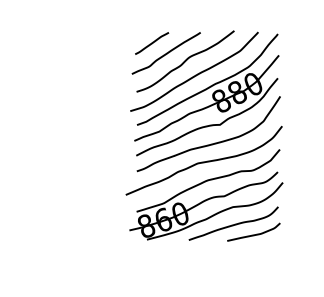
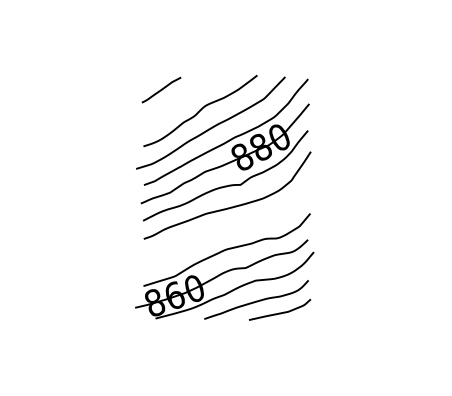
curve: (165, 53) -> (177, 101), removed
curve: (203, 161) -> (221, 227), removed

